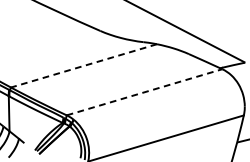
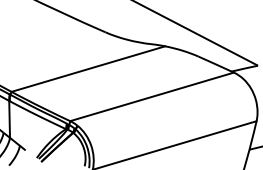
line: (83, 66) -> (87, 69), dashed -> solid
line: (144, 91) -> (152, 96), dashed -> solid

